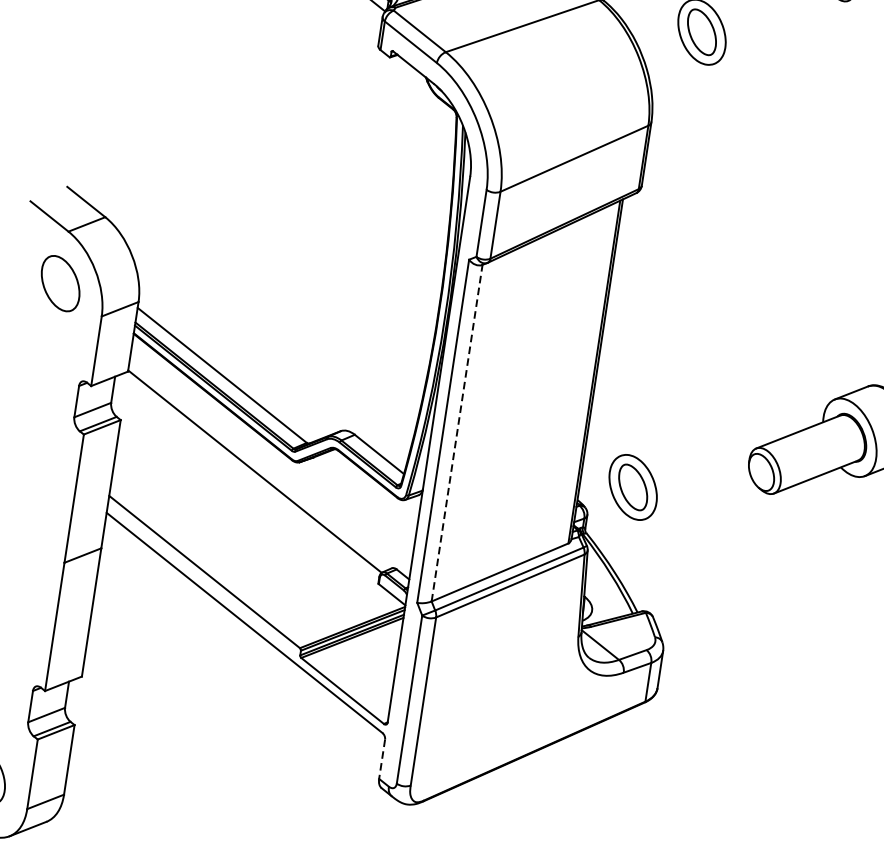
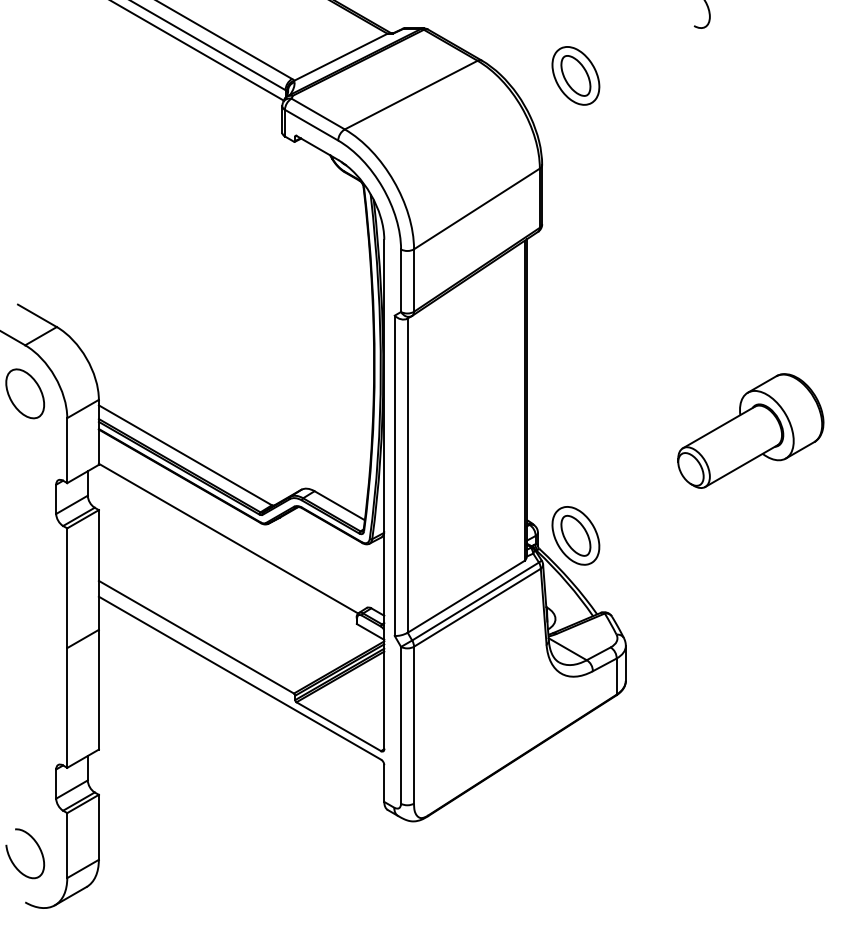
line: (456, 433) -> (407, 475), dashed -> solid
part: (632, 487) -> (575, 535), moved
line: (382, 760) -> (384, 784), dashed -> solid

